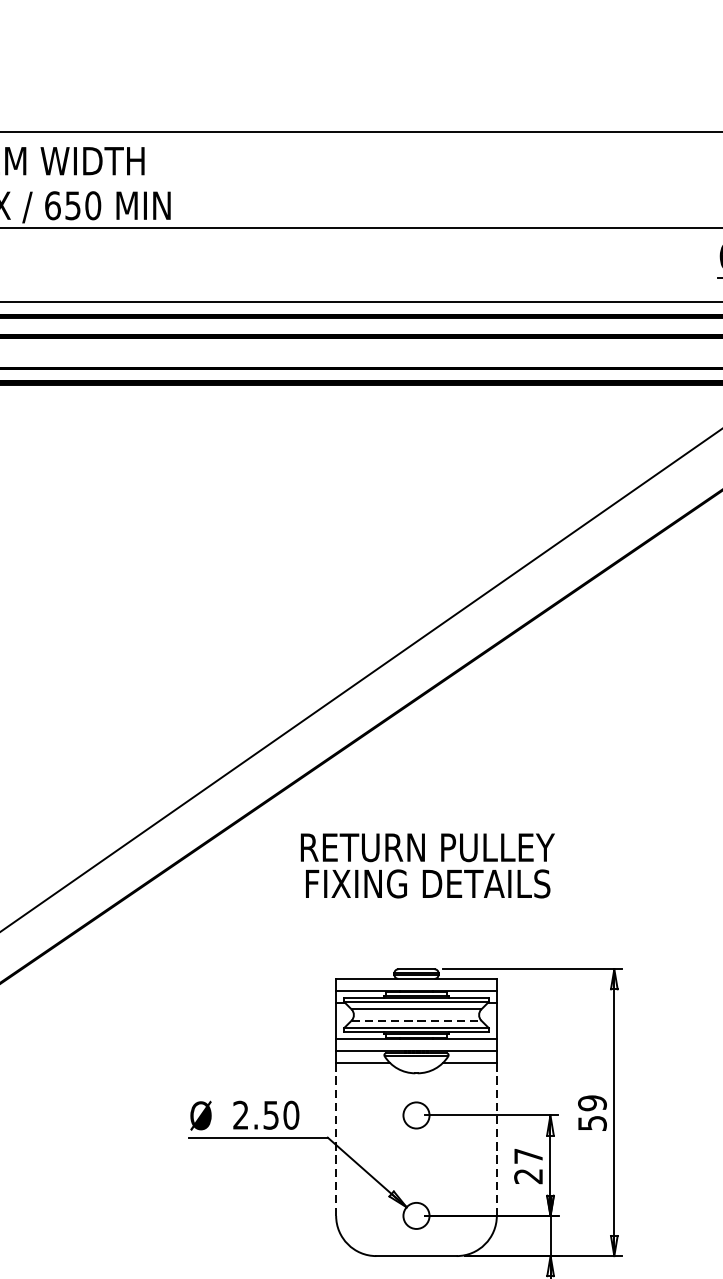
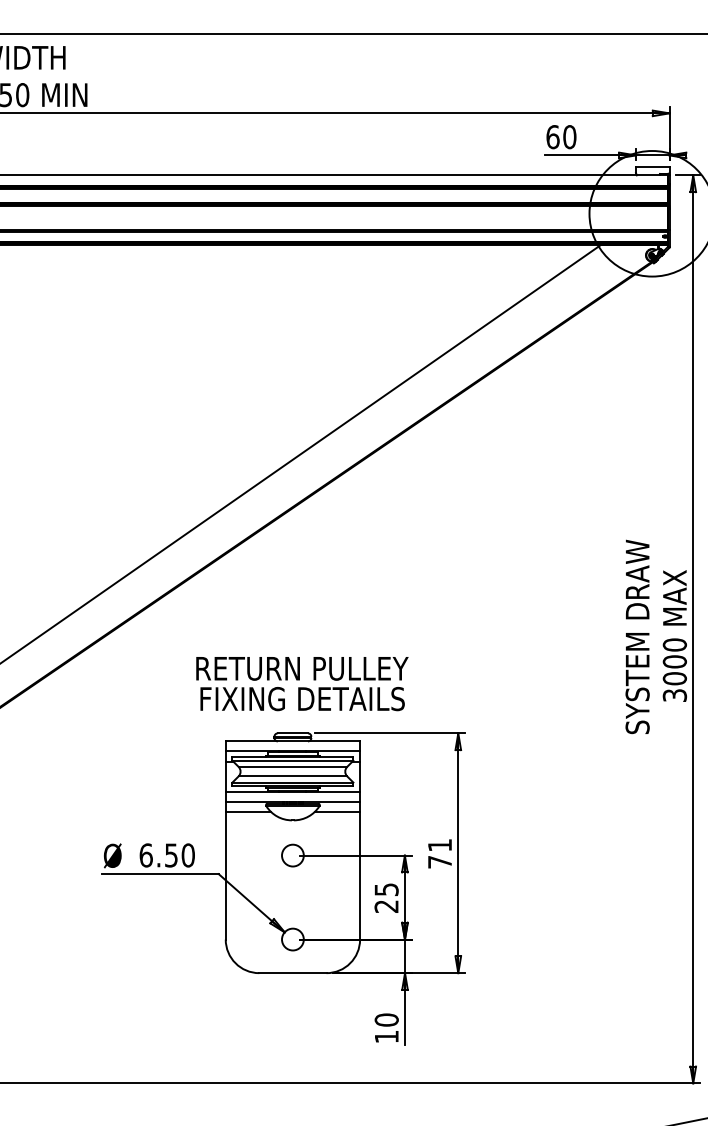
text: (427, 866) -> (302, 684), moved
line: (417, 1020) -> (293, 776), dashed -> solid
text: (591, 1112) -> (439, 853), 59 -> 71
text: (240, 1115) -> (145, 855), 2.50 -> 6.50
line: (335, 1139) -> (225, 875), dashed -> solid
line: (497, 1139) -> (360, 875), dashed -> solid
text: (528, 1156) -> (386, 889), 27 -> 25

